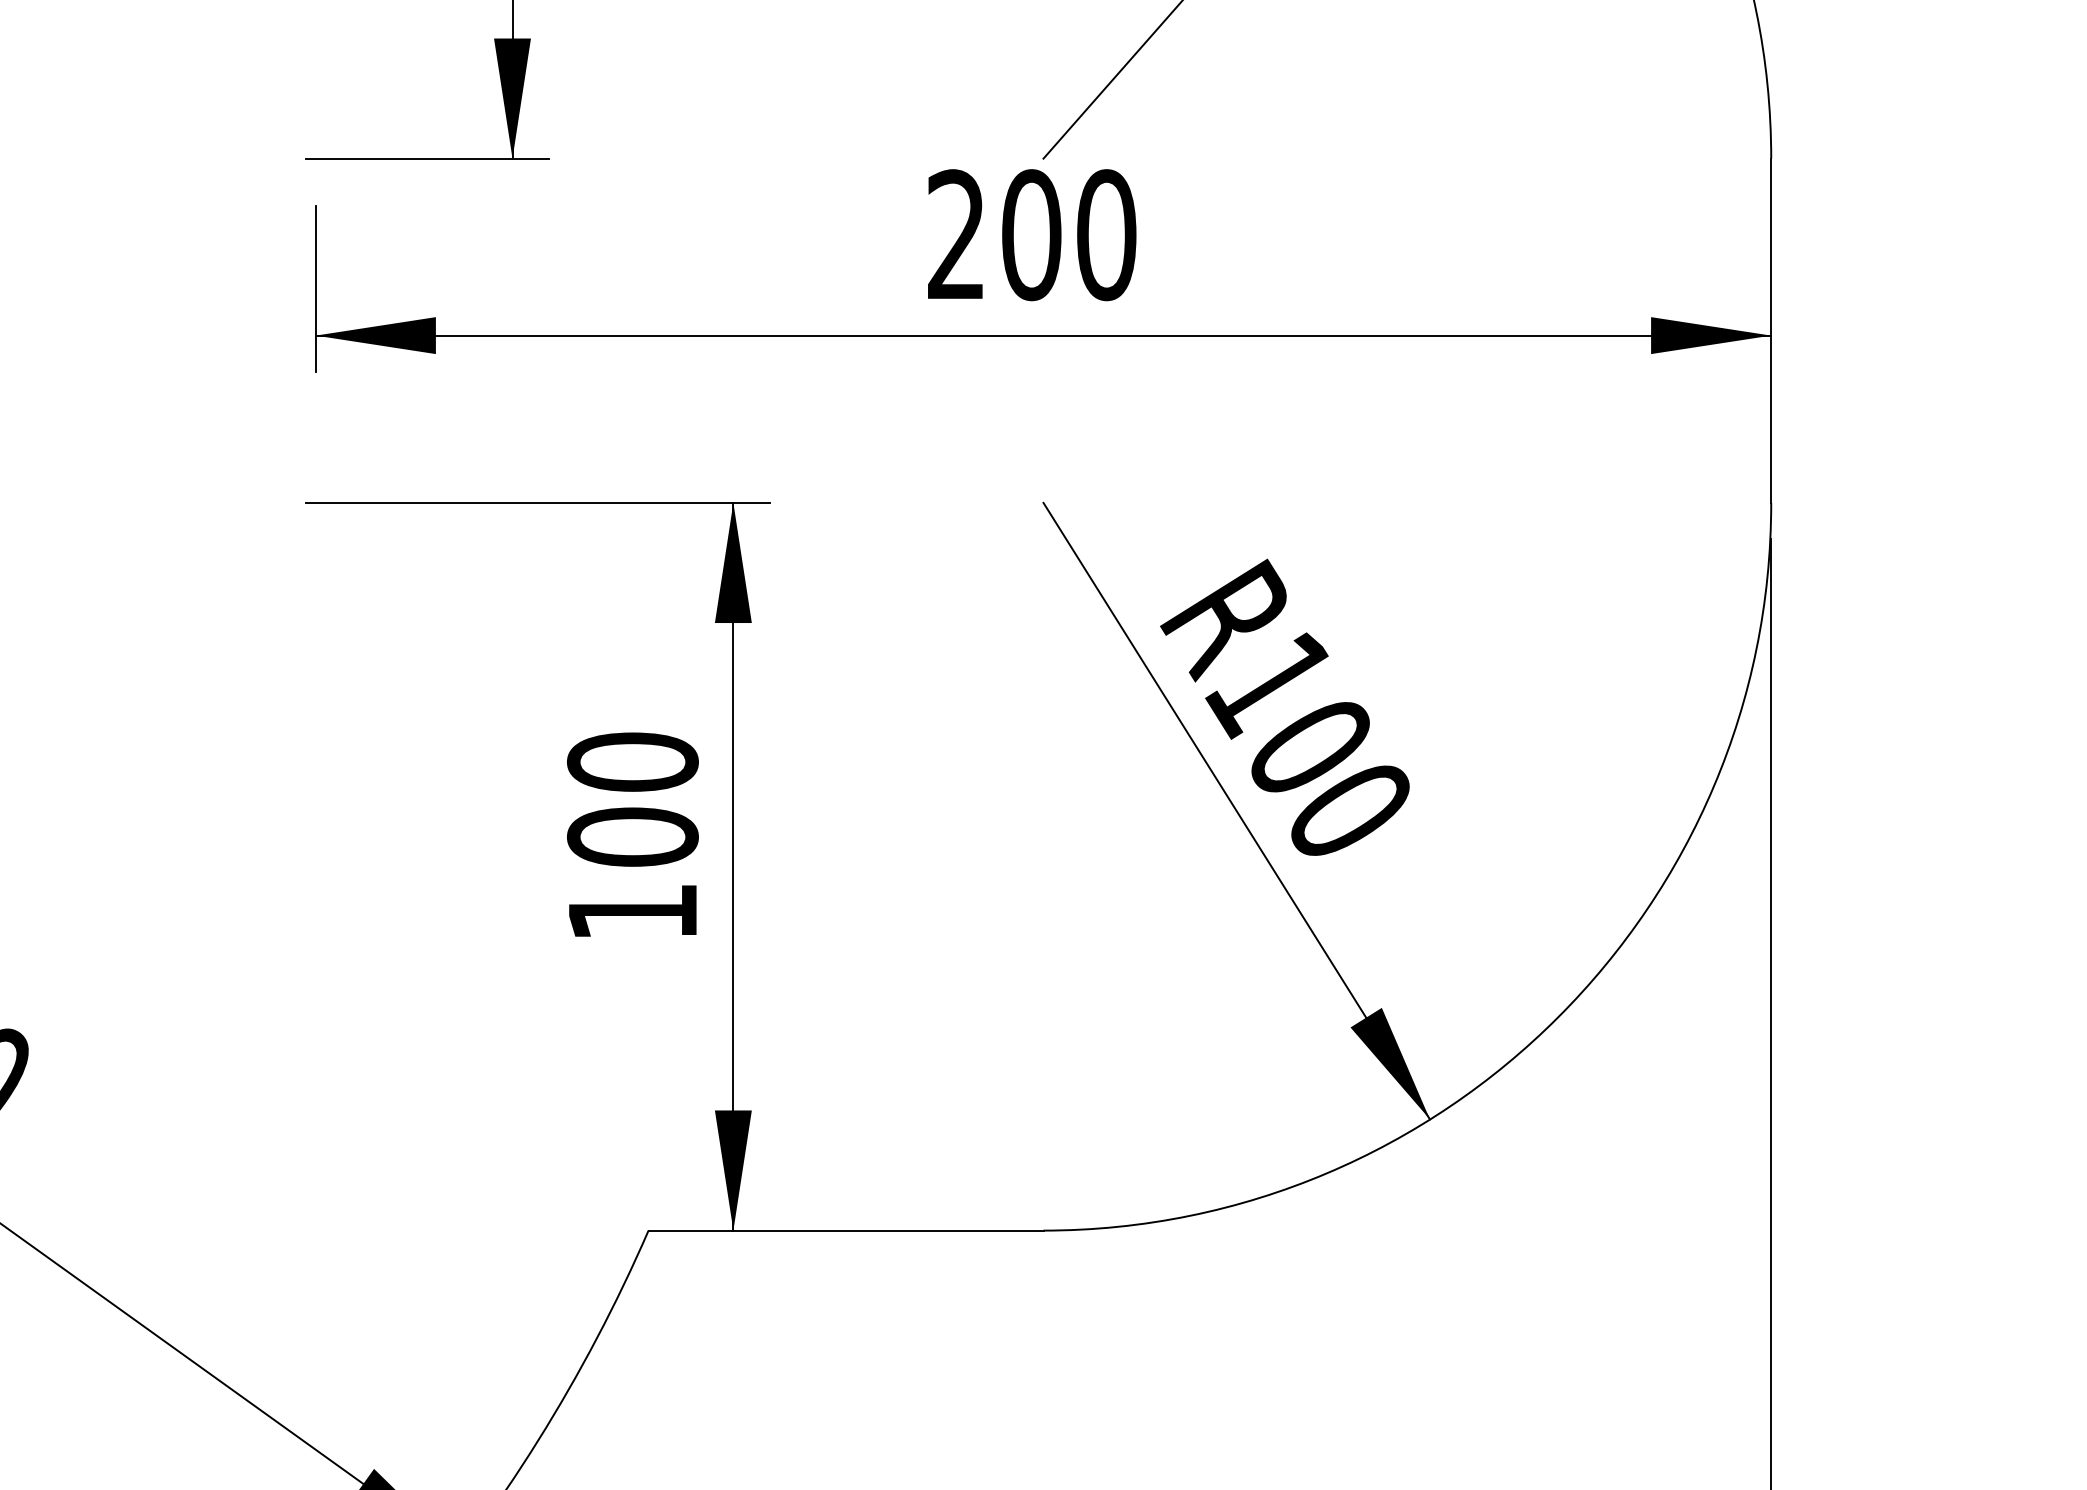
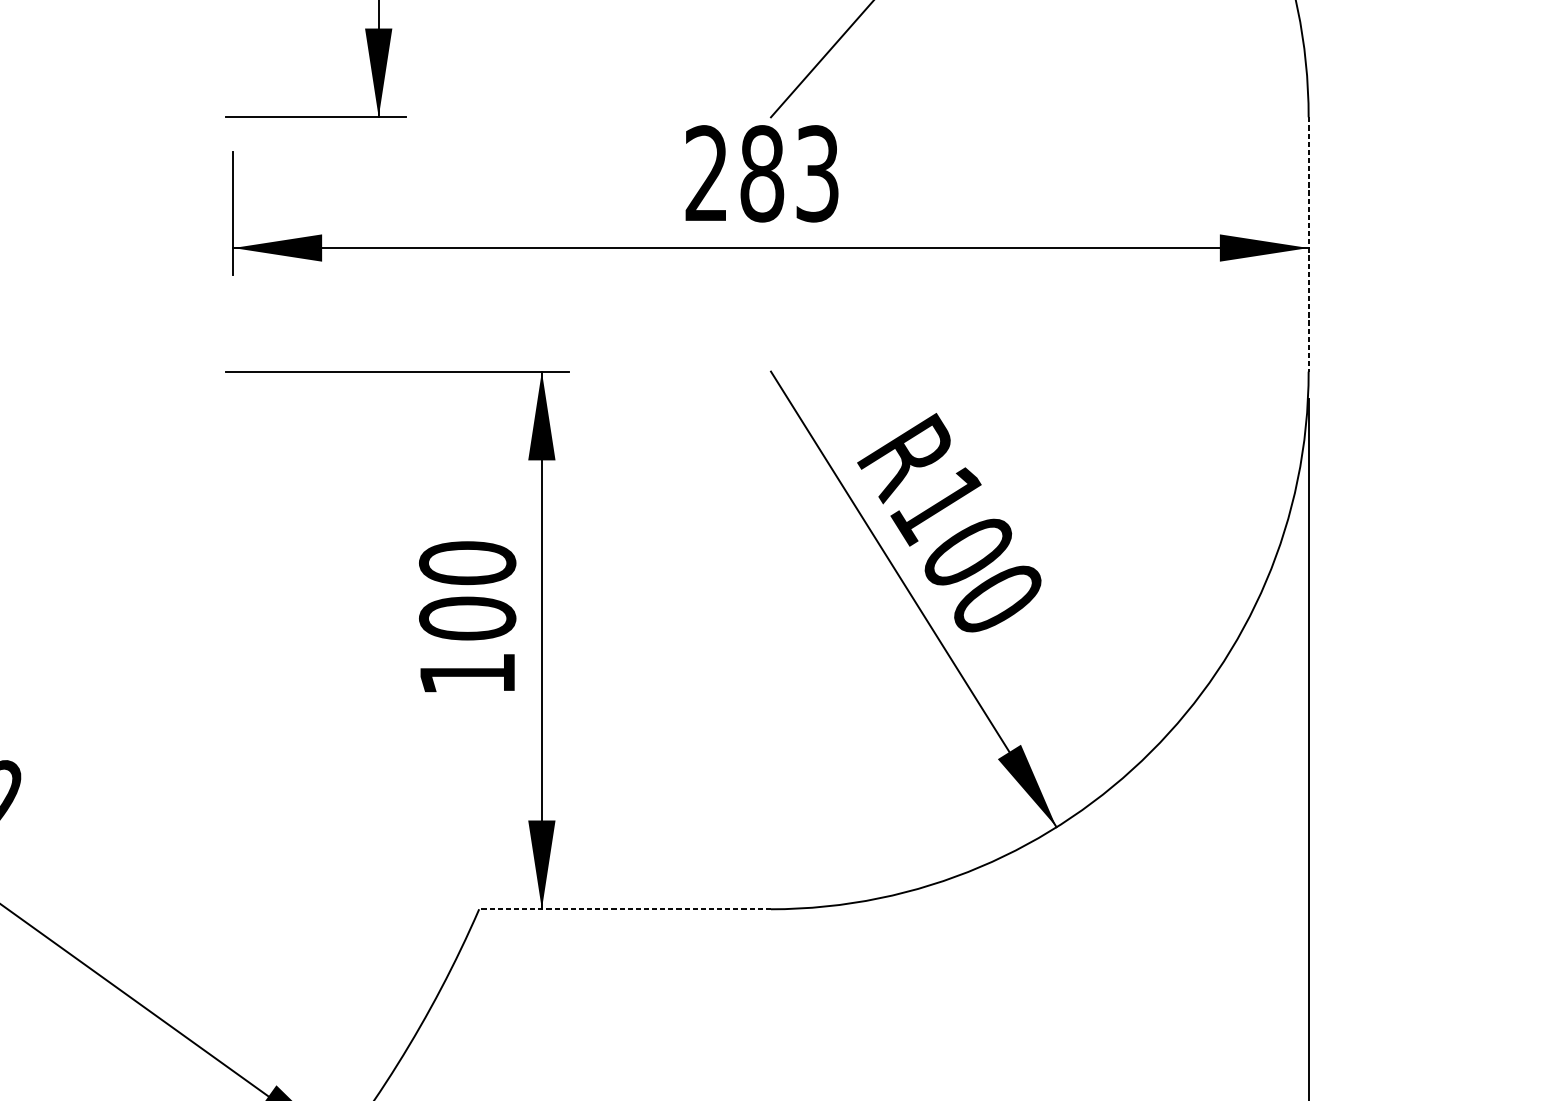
text: (1069, 235) -> (790, 174), 200 -> 283
line: (1771, 331) -> (1308, 245), solid -> dashed
line: (845, 1230) -> (624, 909), solid -> dashed

